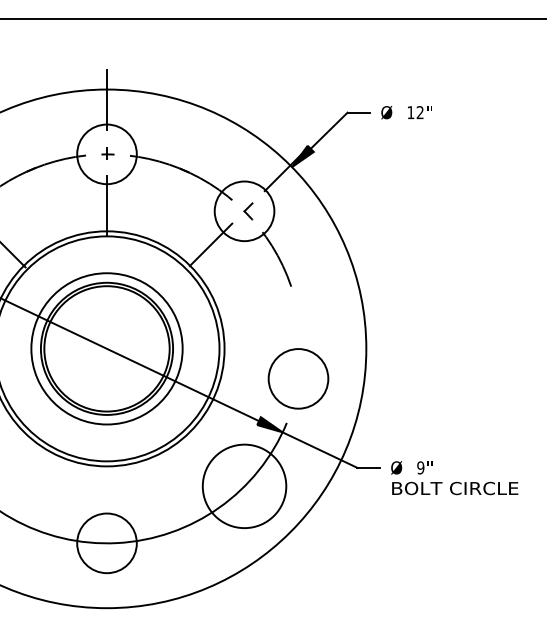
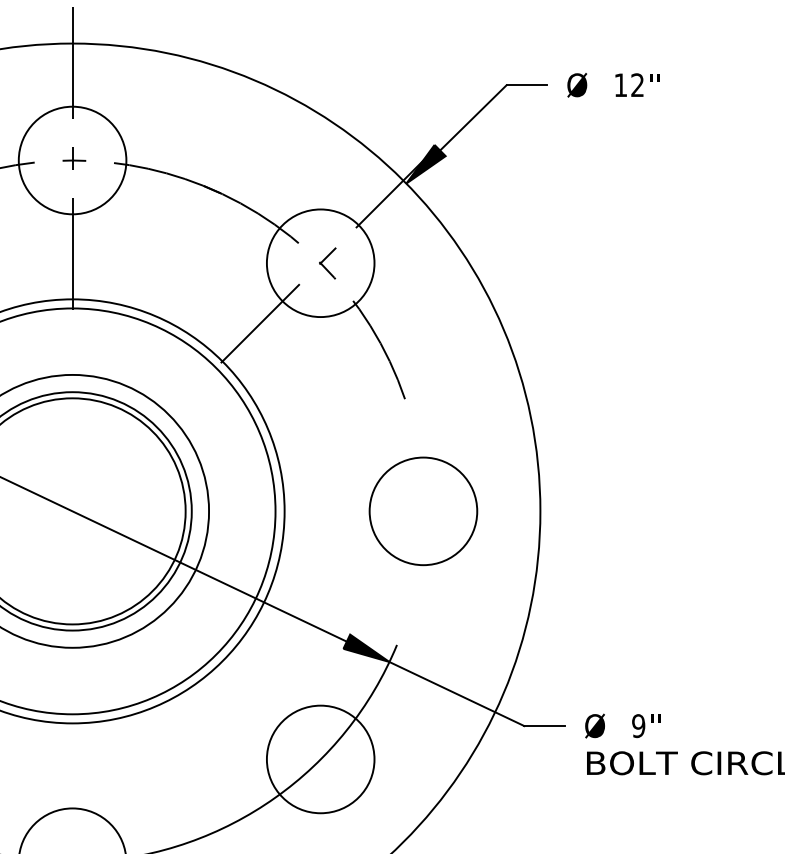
circle: (298, 378) -> (423, 510), moved
circle: (244, 486) -> (320, 759), size x0.71

